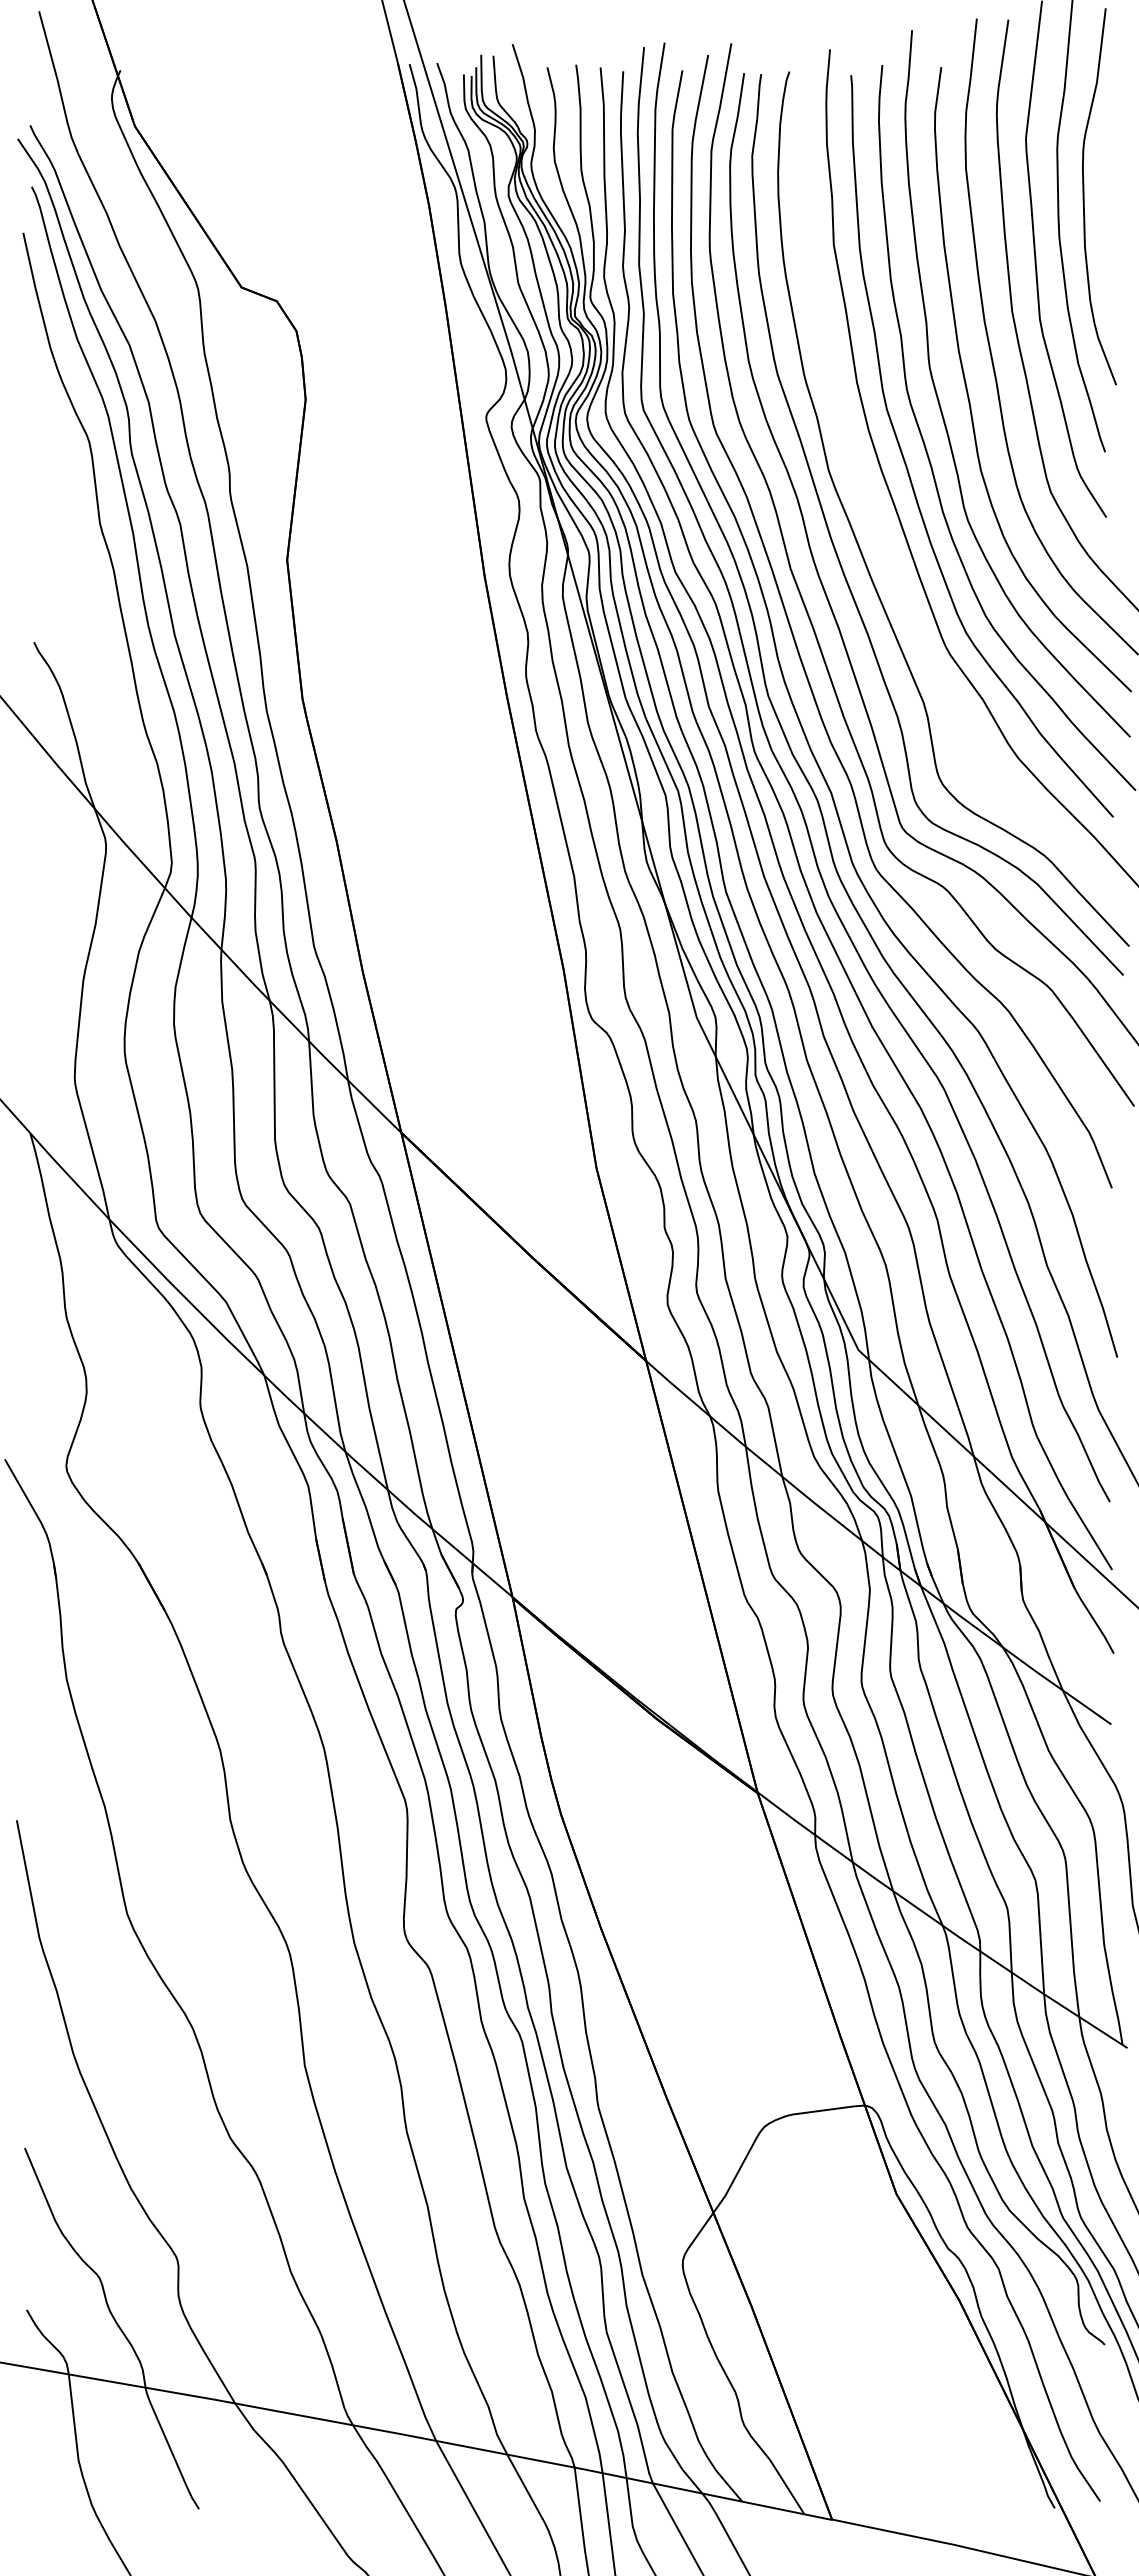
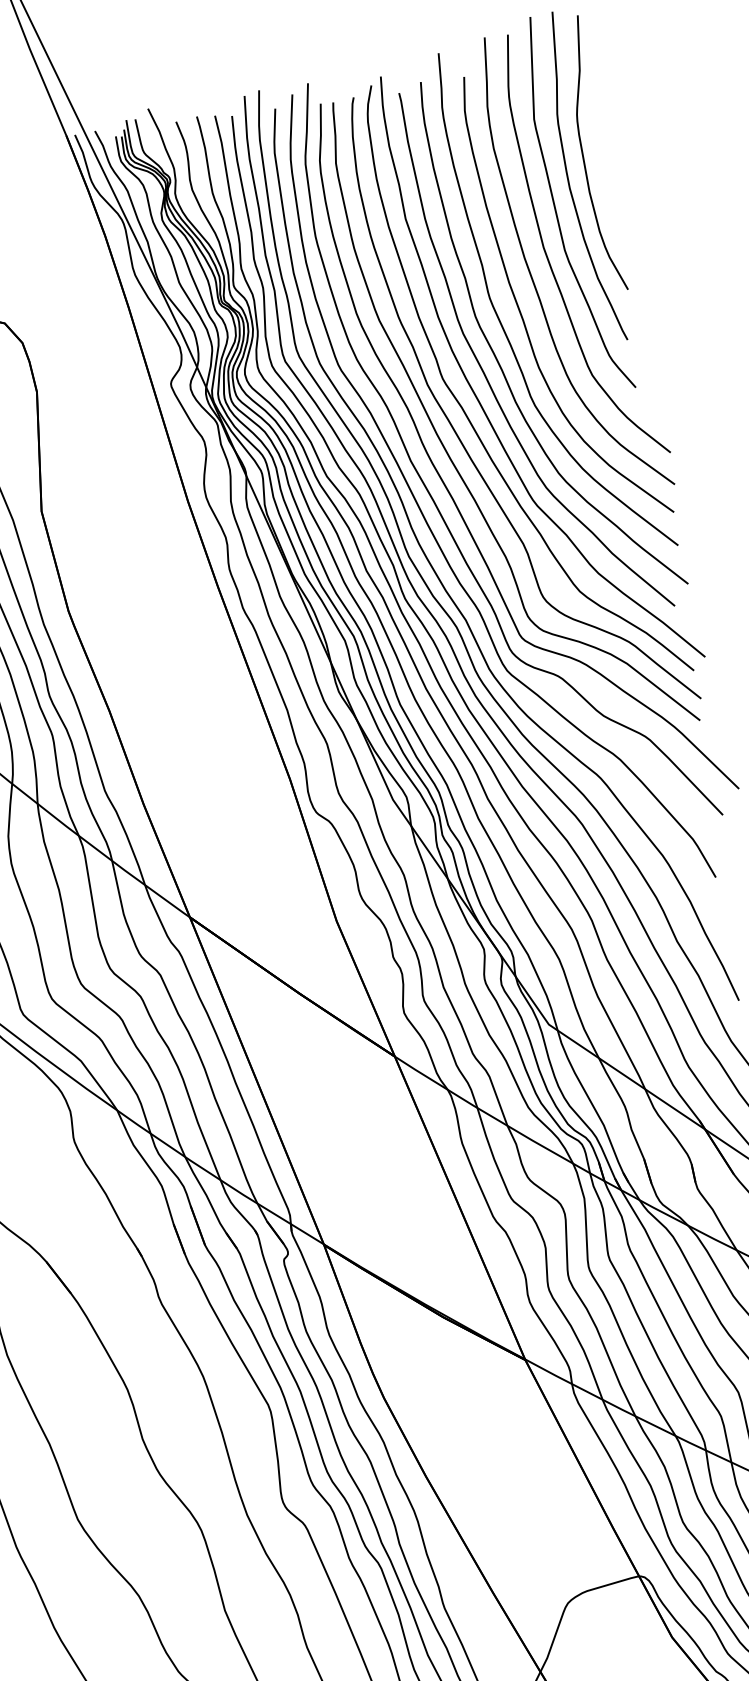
curve: (875, 519) -> (467, 415), added

